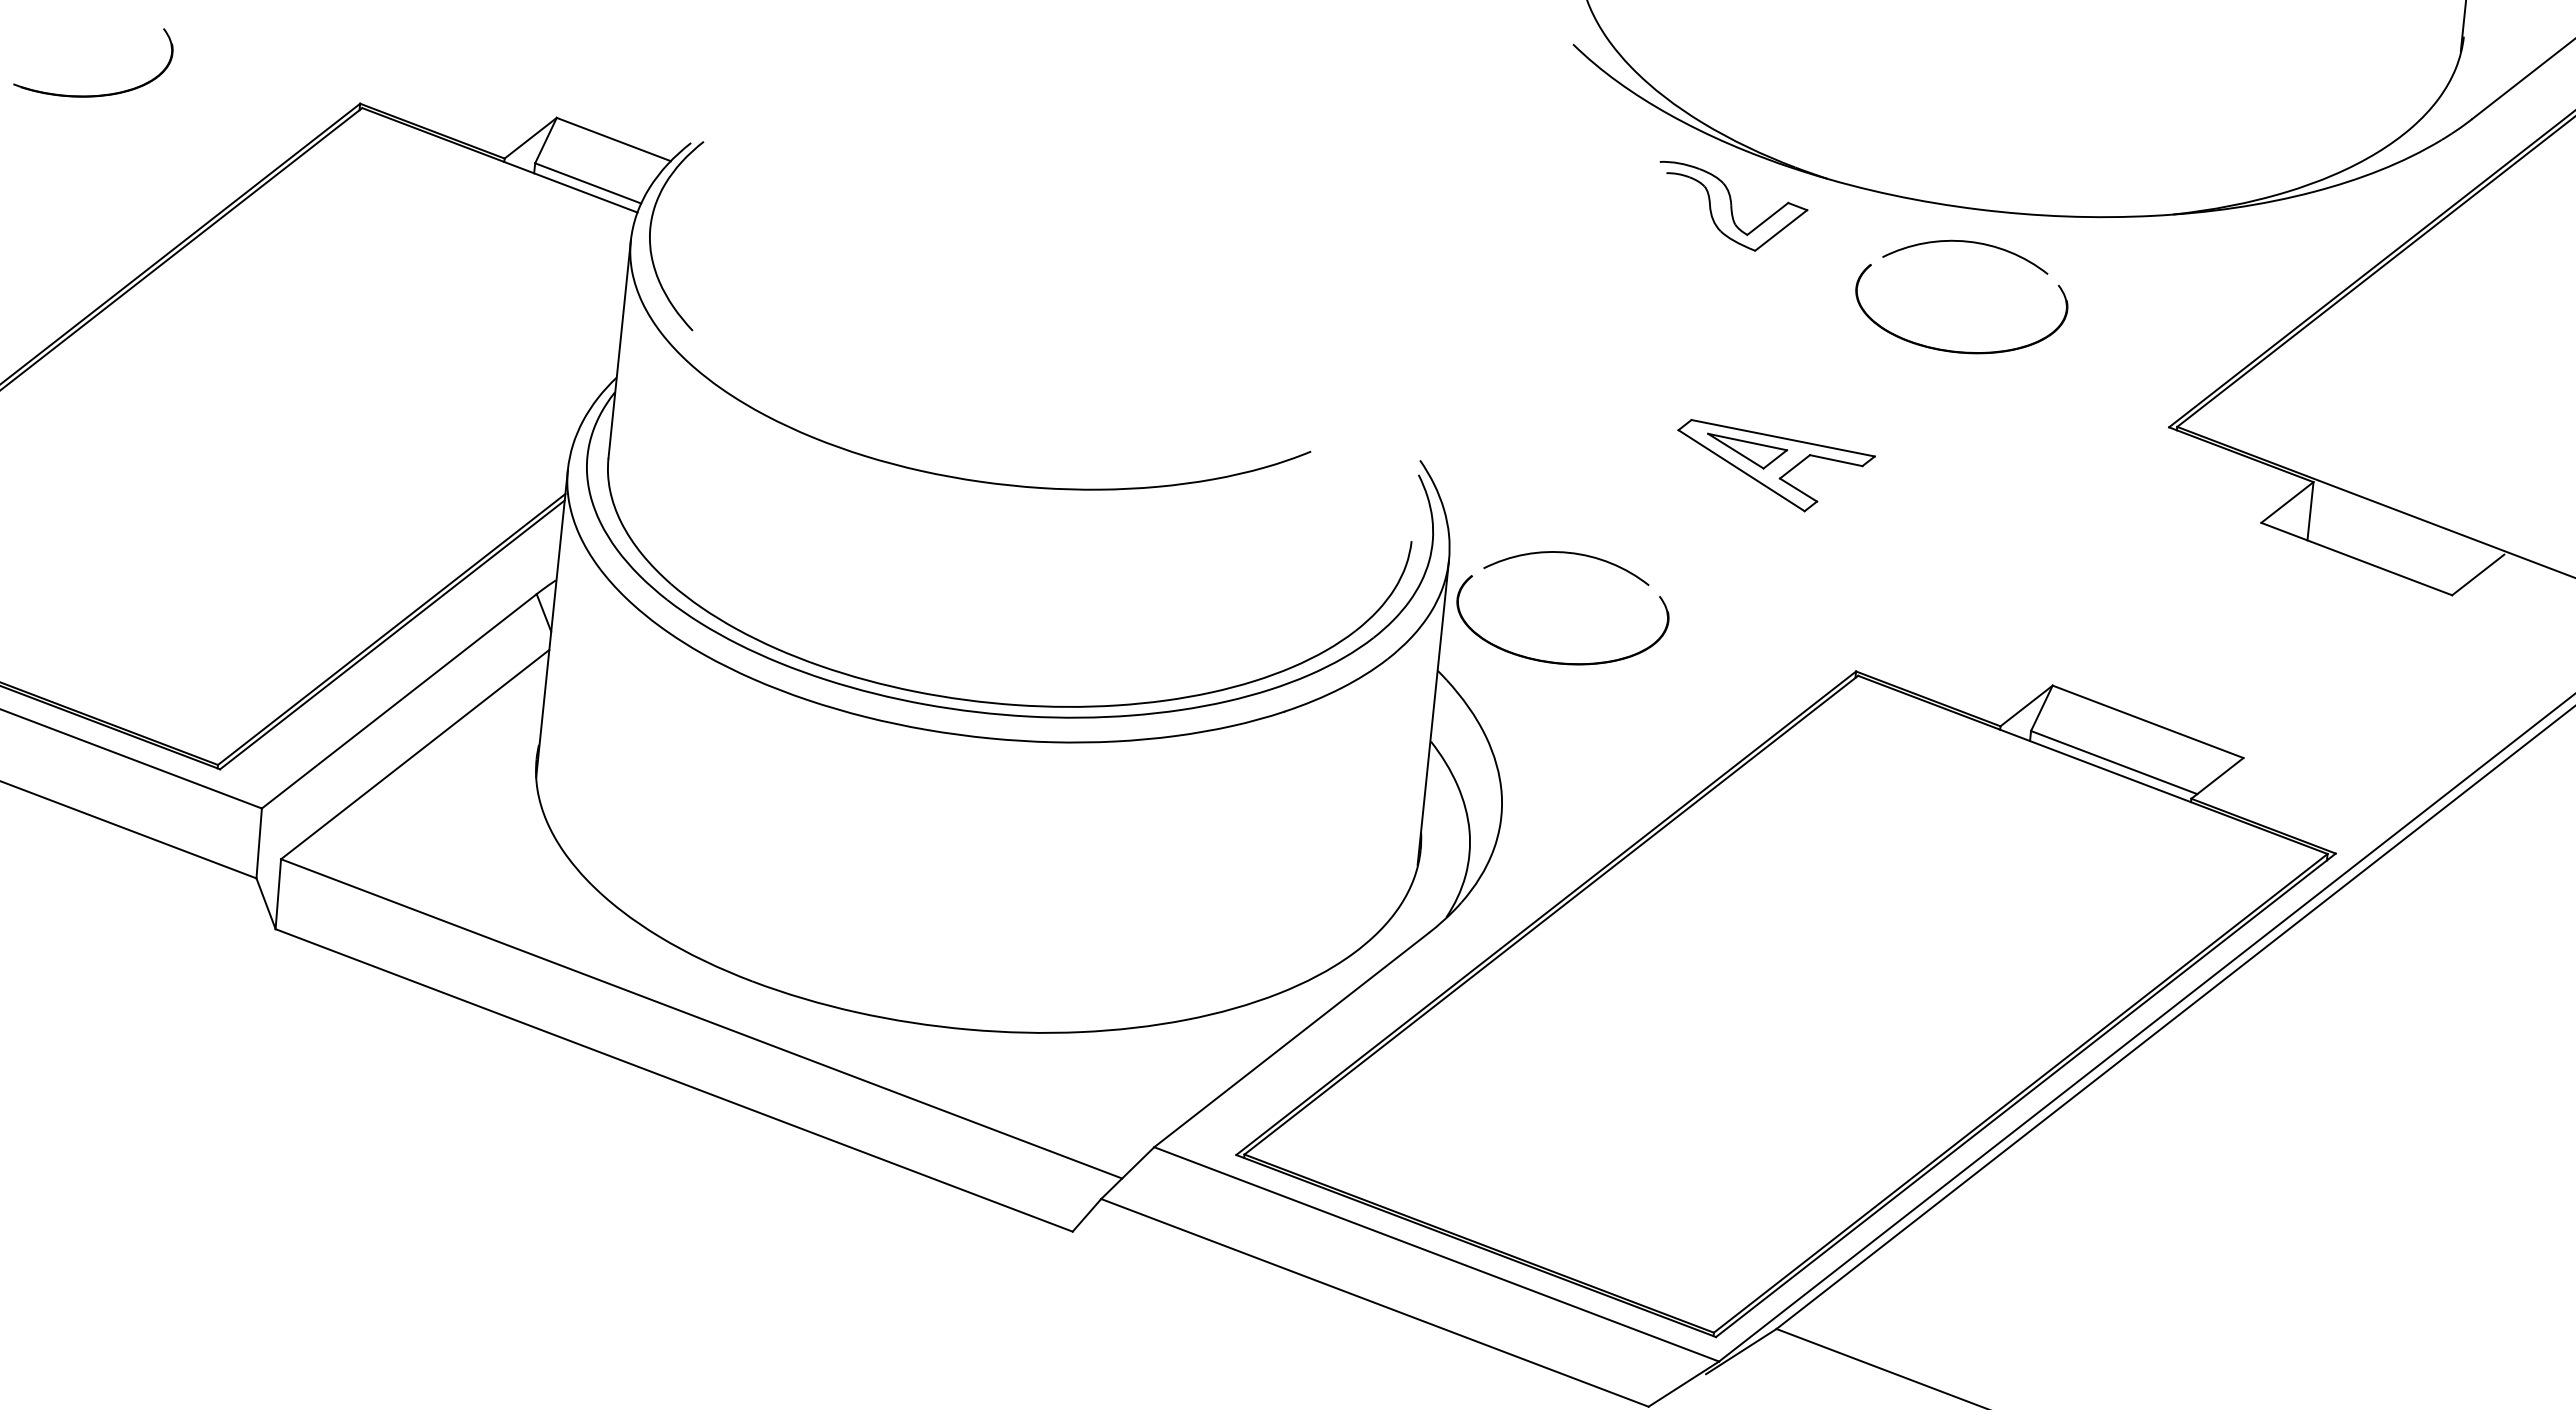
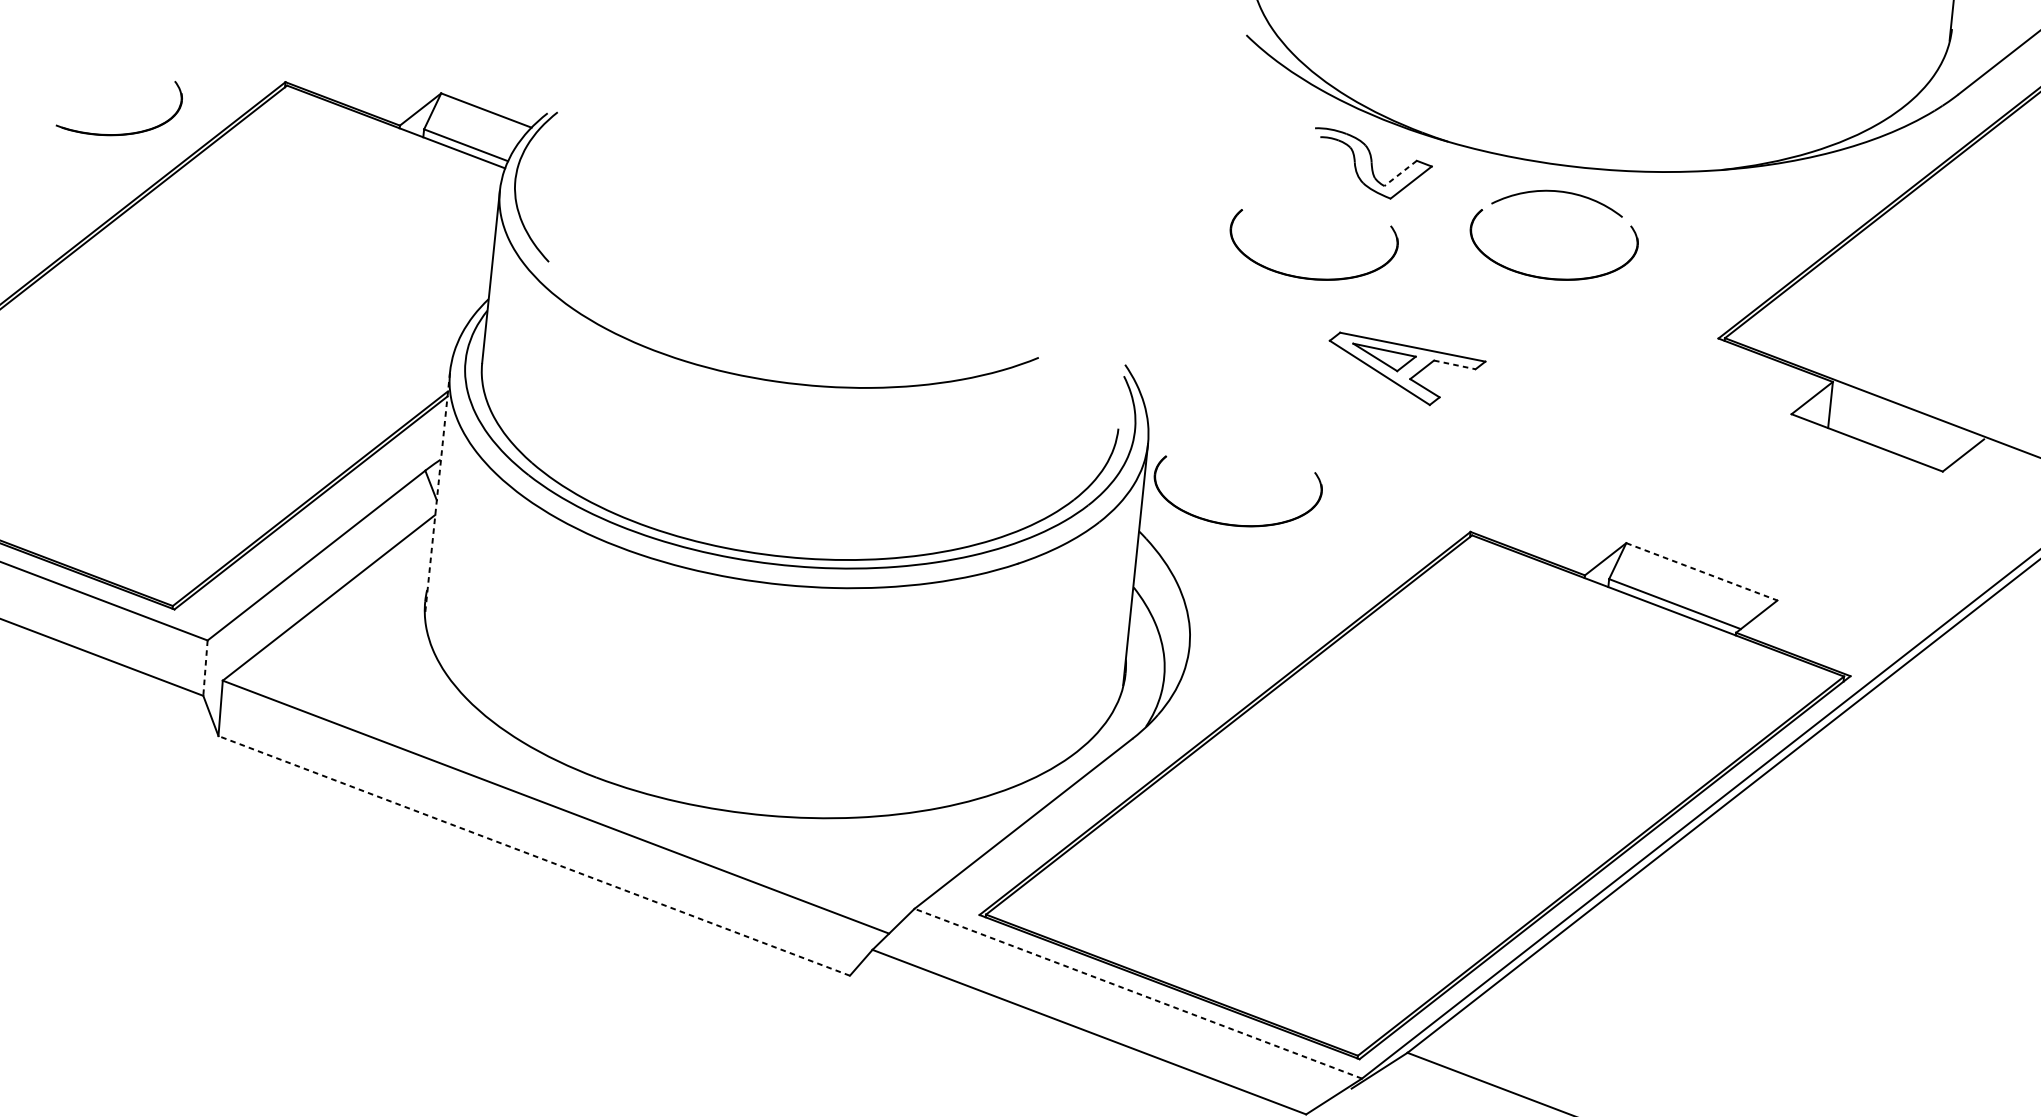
part: (98, 94) -> (123, 133), moved
line: (1767, 218) -> (1400, 173), solid -> dashed
part: (1652, 350) -> (1309, 277), added
line: (1836, 460) -> (1455, 364), solid -> dashed
arc: (1566, 553) -> (1241, 438), removed
line: (552, 624) -> (437, 494), solid -> dashed
line: (2148, 722) -> (1702, 572), solid -> dashed
line: (259, 843) -> (205, 668), solid -> dashed
line: (673, 1080) -> (533, 855), solid -> dashed
line: (1436, 1254) -> (1138, 993), solid -> dashed

